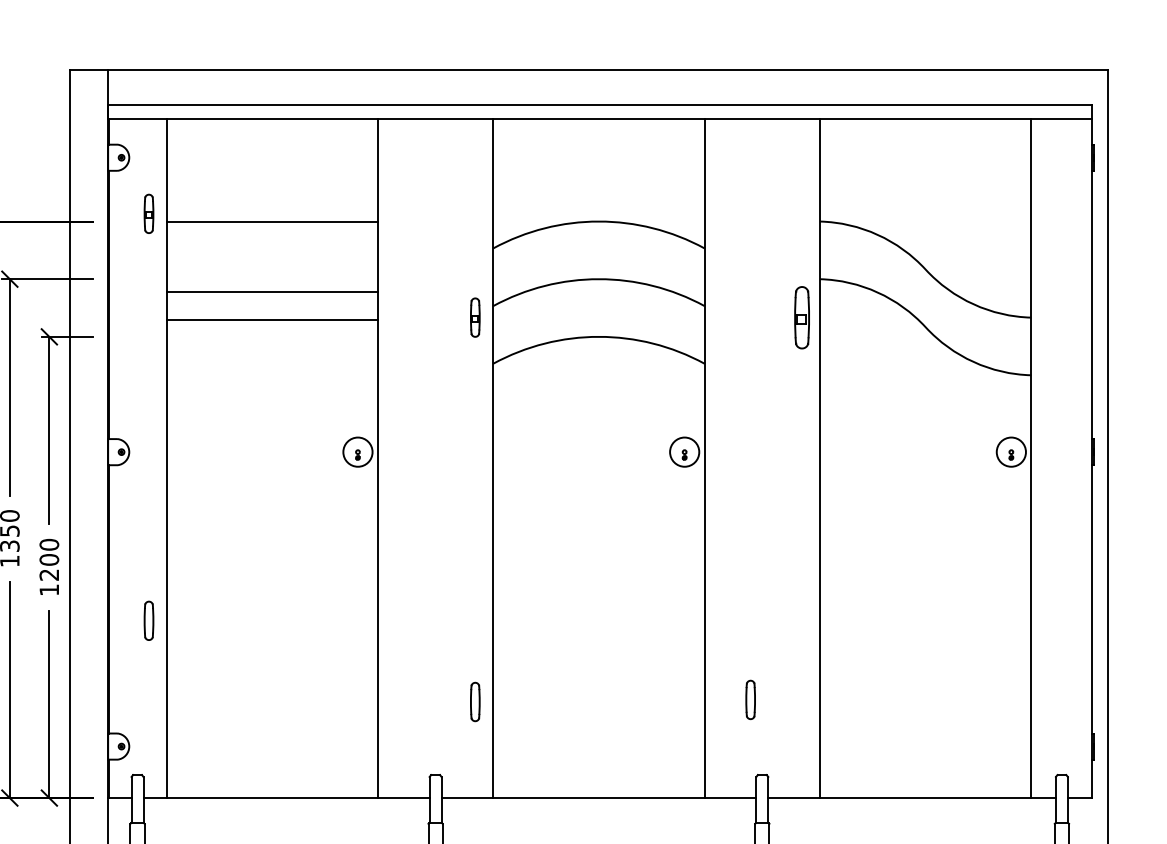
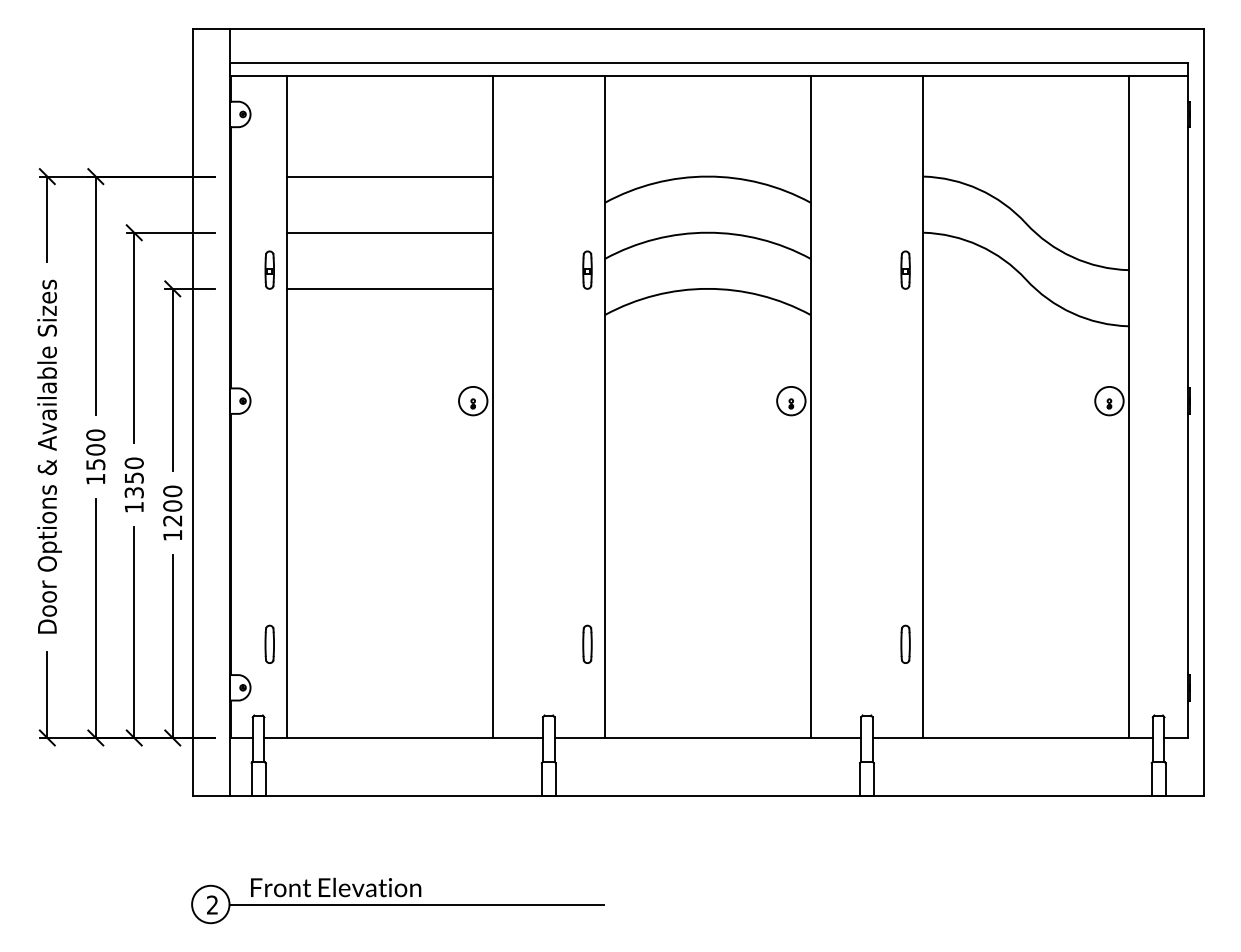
part: (148, 213) -> (269, 269), moved
line: (271, 291) -> (389, 288), moved
part: (801, 316) -> (905, 269), size x0.62
line: (271, 320) -> (389, 232), moved
part: (148, 619) -> (269, 643), moved
part: (750, 699) -> (905, 643), moved

